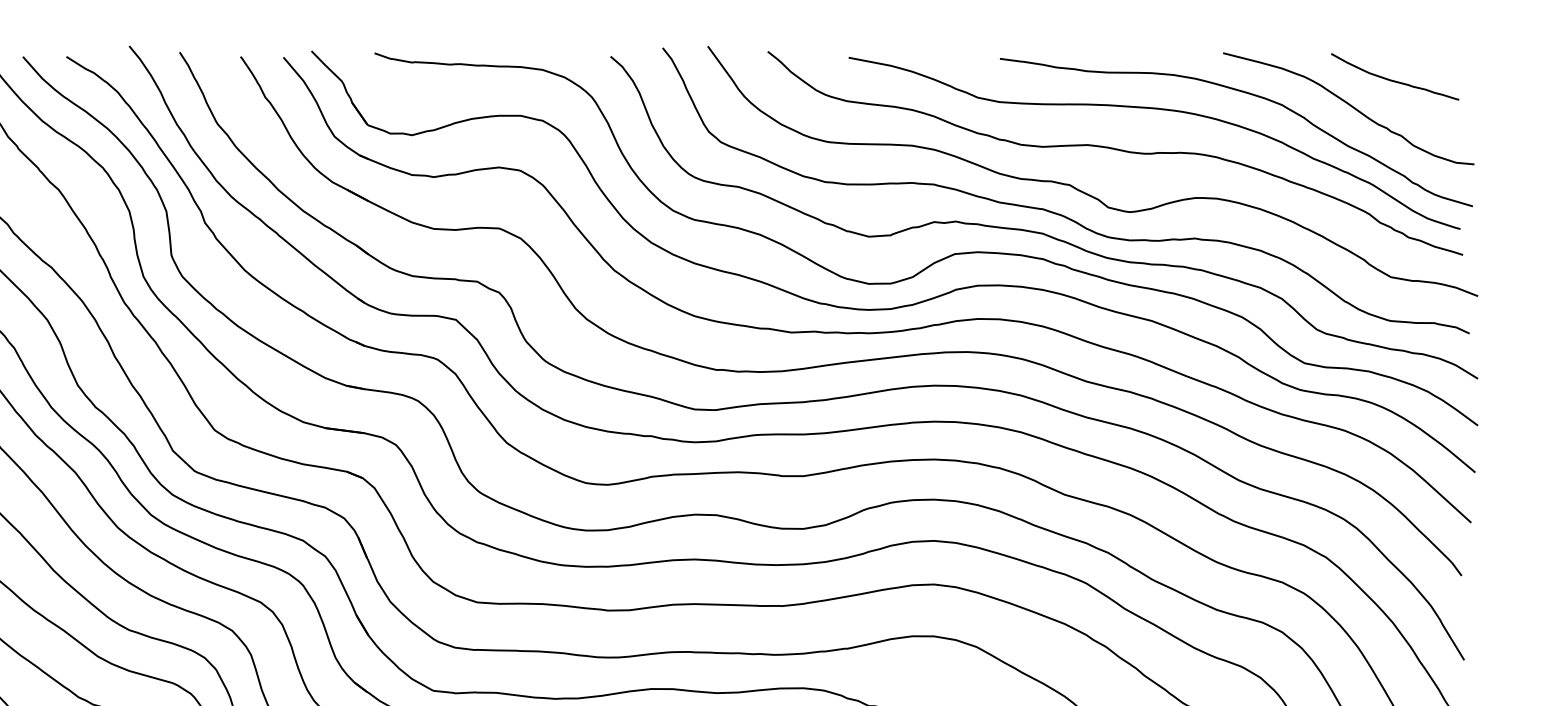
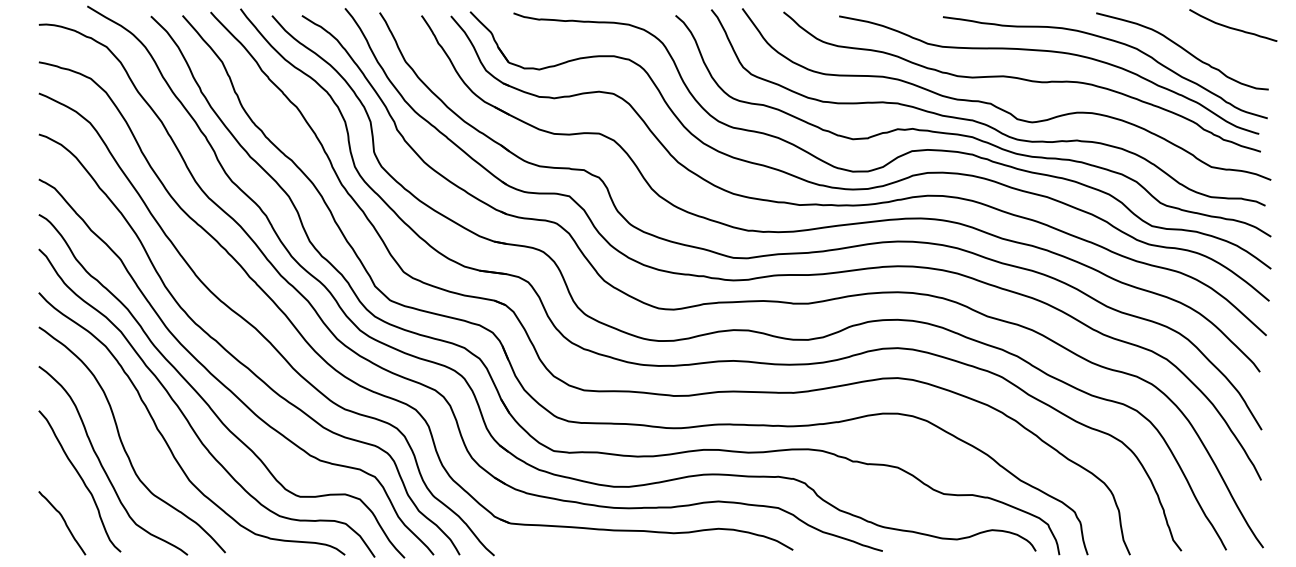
curve: (1395, 79) -> (1233, 27), moved

